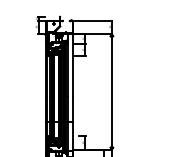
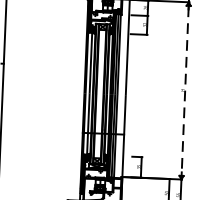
line: (111, 92) -> (184, 91), solid -> dashed

